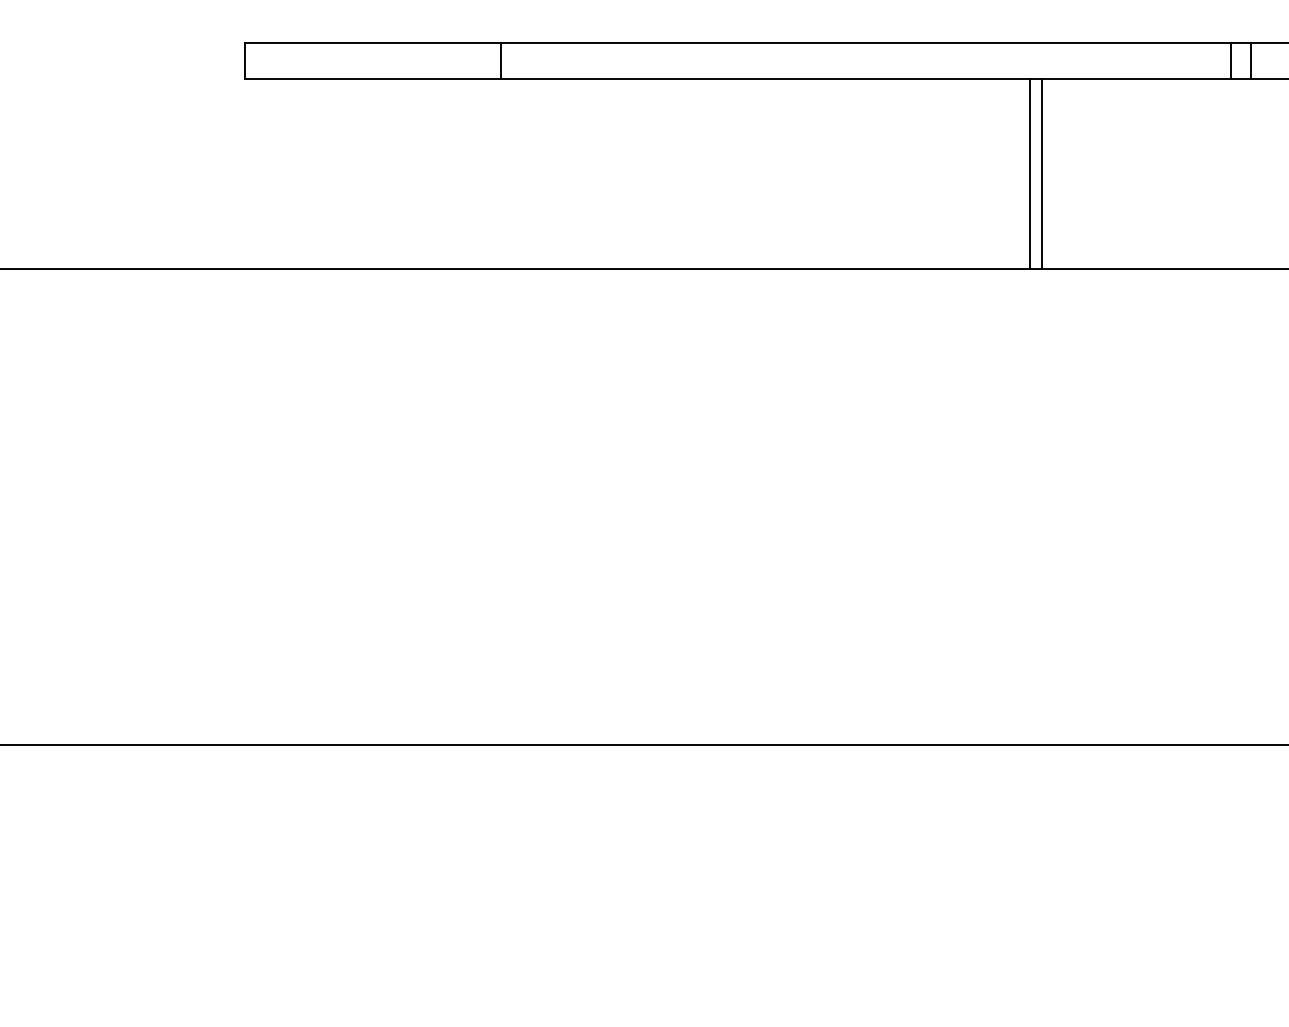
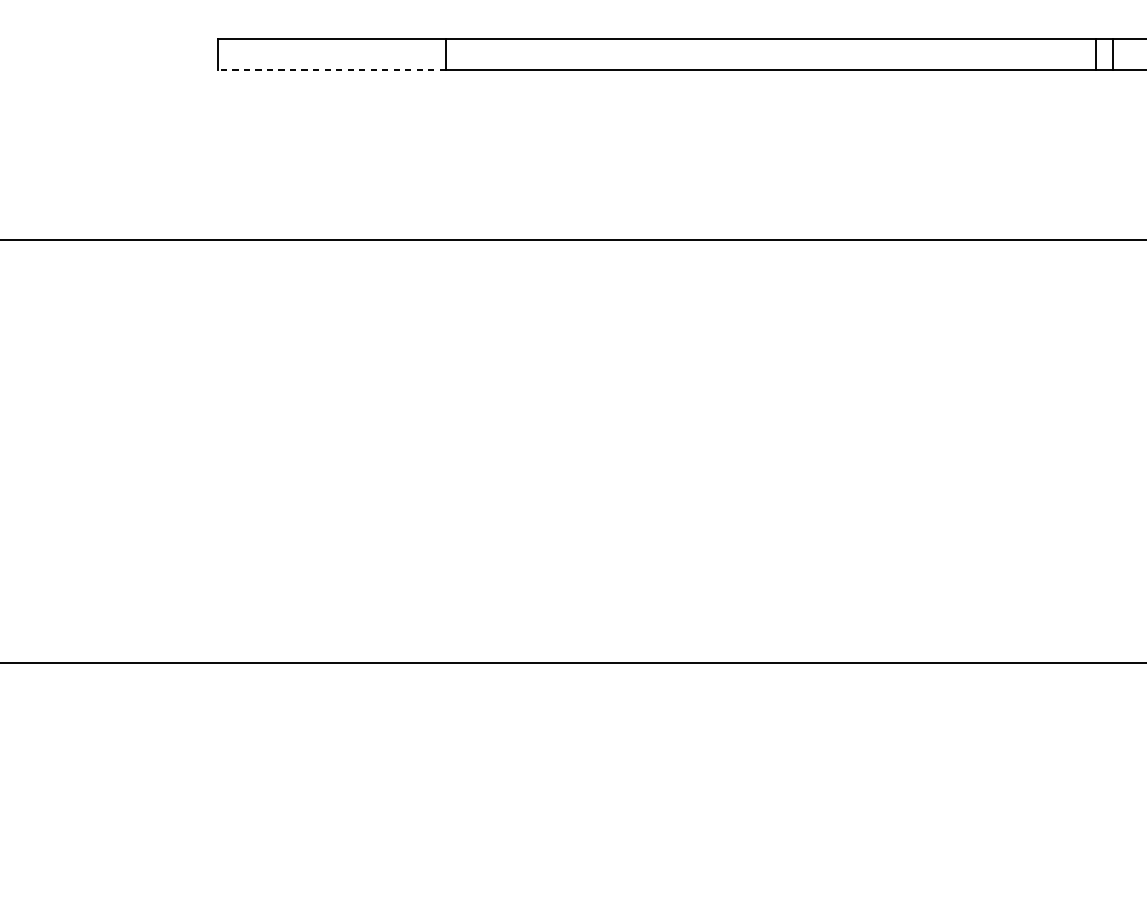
line: (373, 78) -> (332, 69), solid -> dashed
line: (1029, 173) -> (916, 154), removed
line: (1042, 173) -> (927, 154), removed

